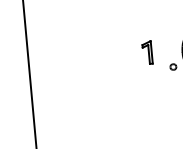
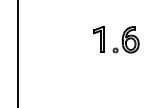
part: (146, 51) -> (98, 38), size x1.67

